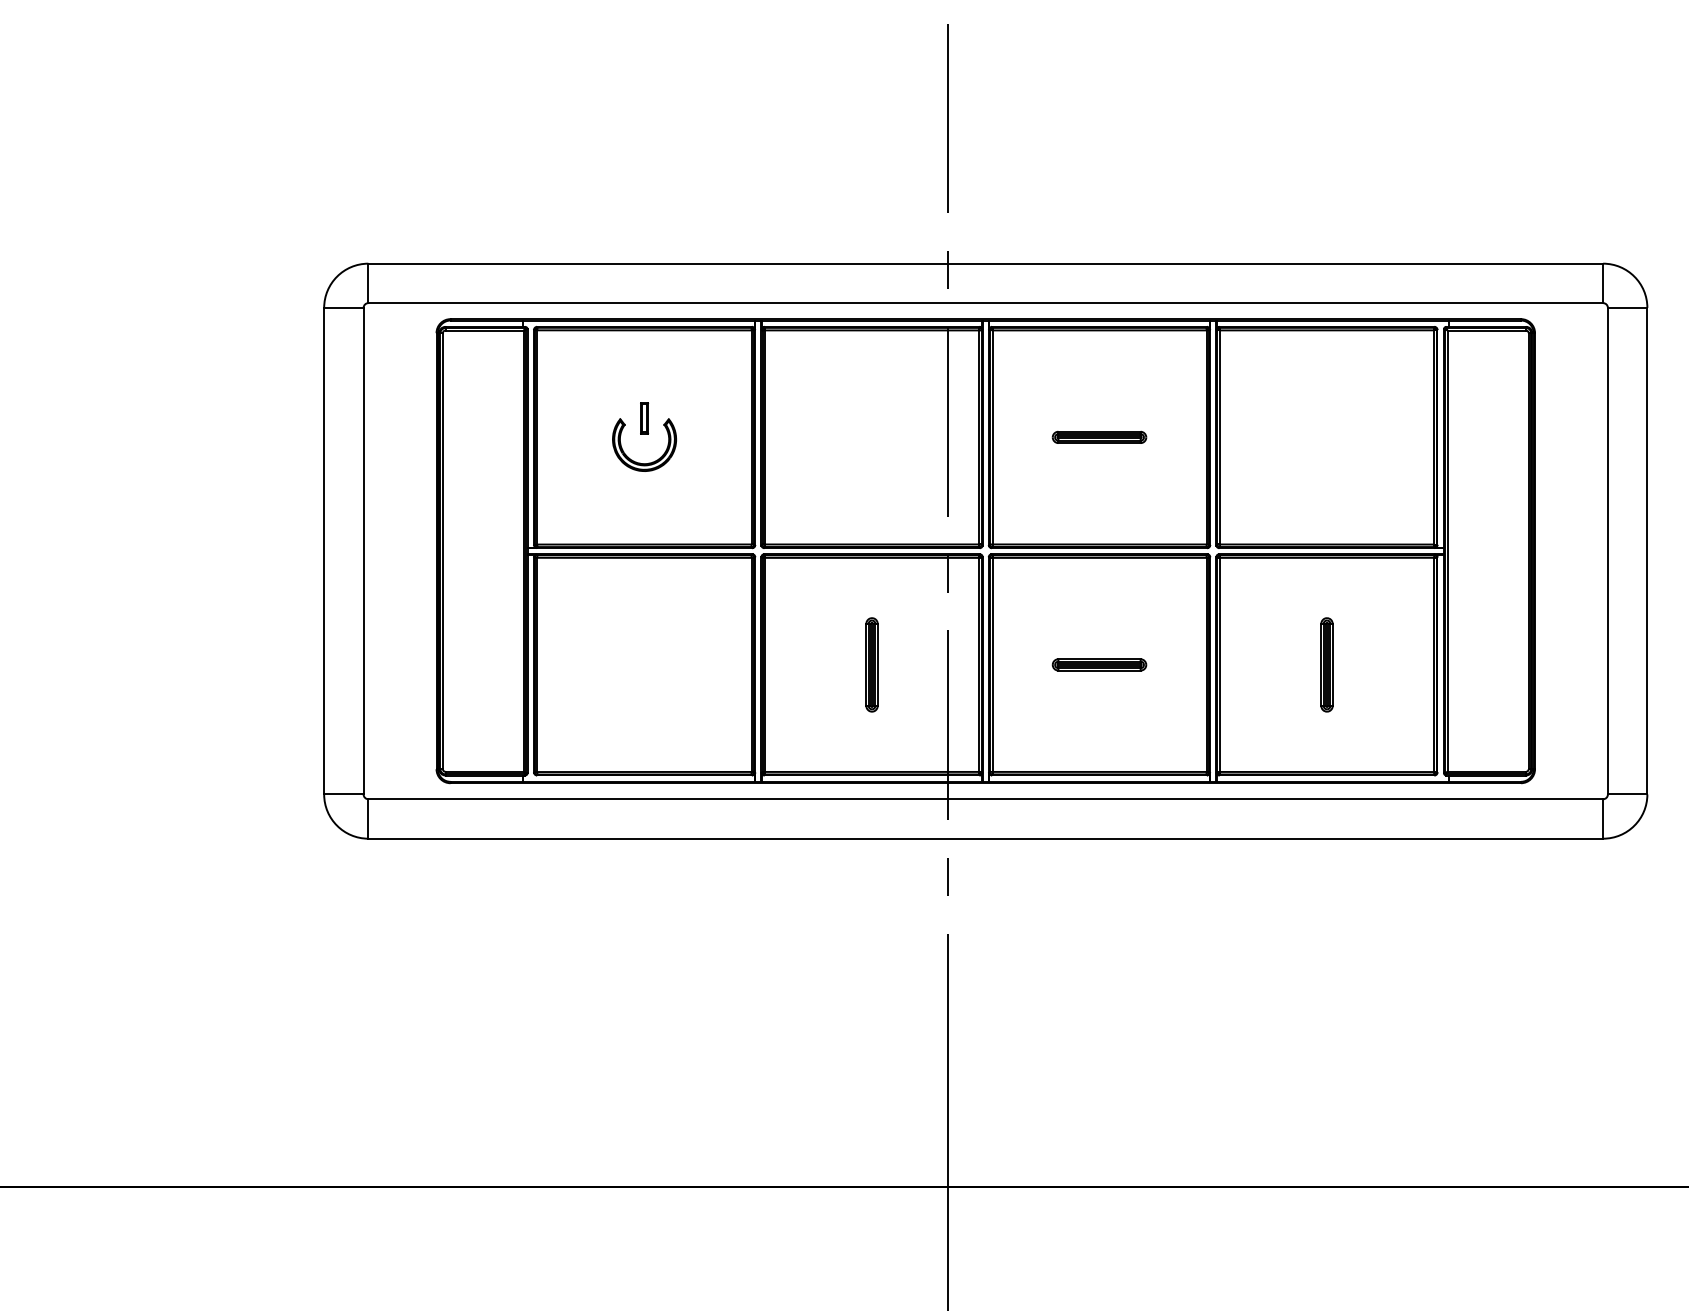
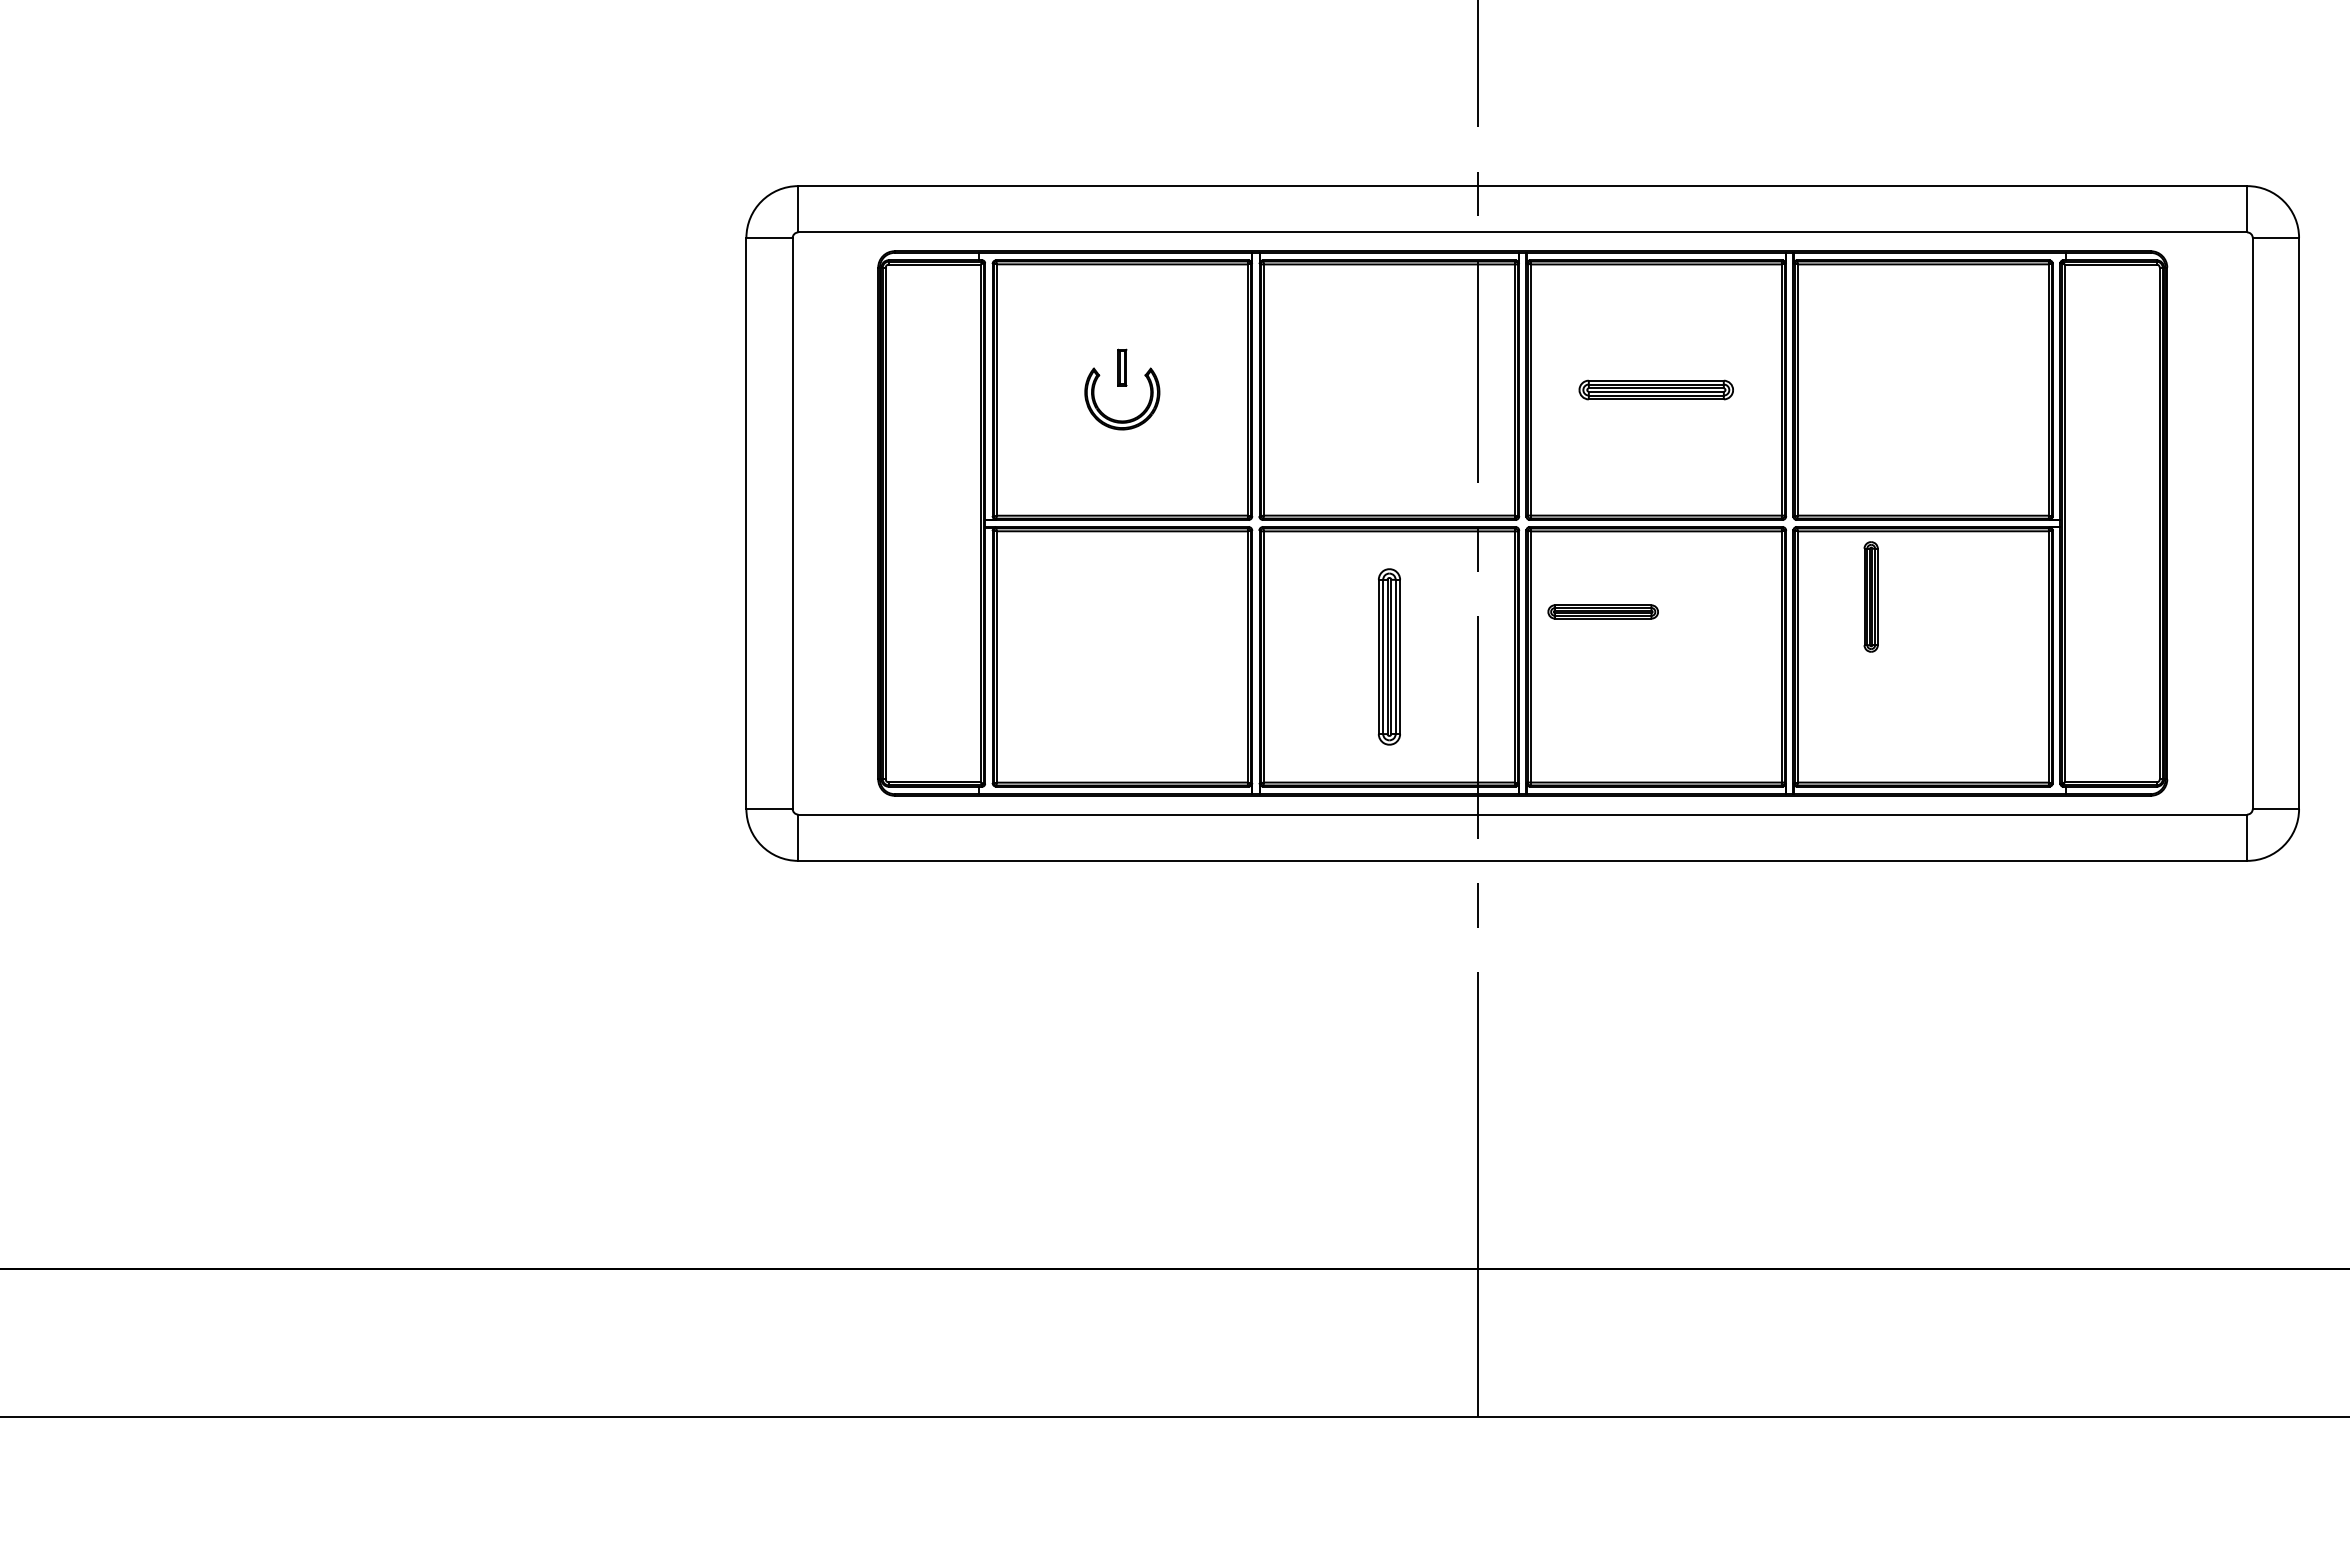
part: (1098, 436) -> (1655, 389), size x1.4
part: (871, 664) -> (1388, 656), size x1.6
part: (1098, 664) -> (1602, 611), moved
part: (1326, 664) -> (1870, 596), moved

